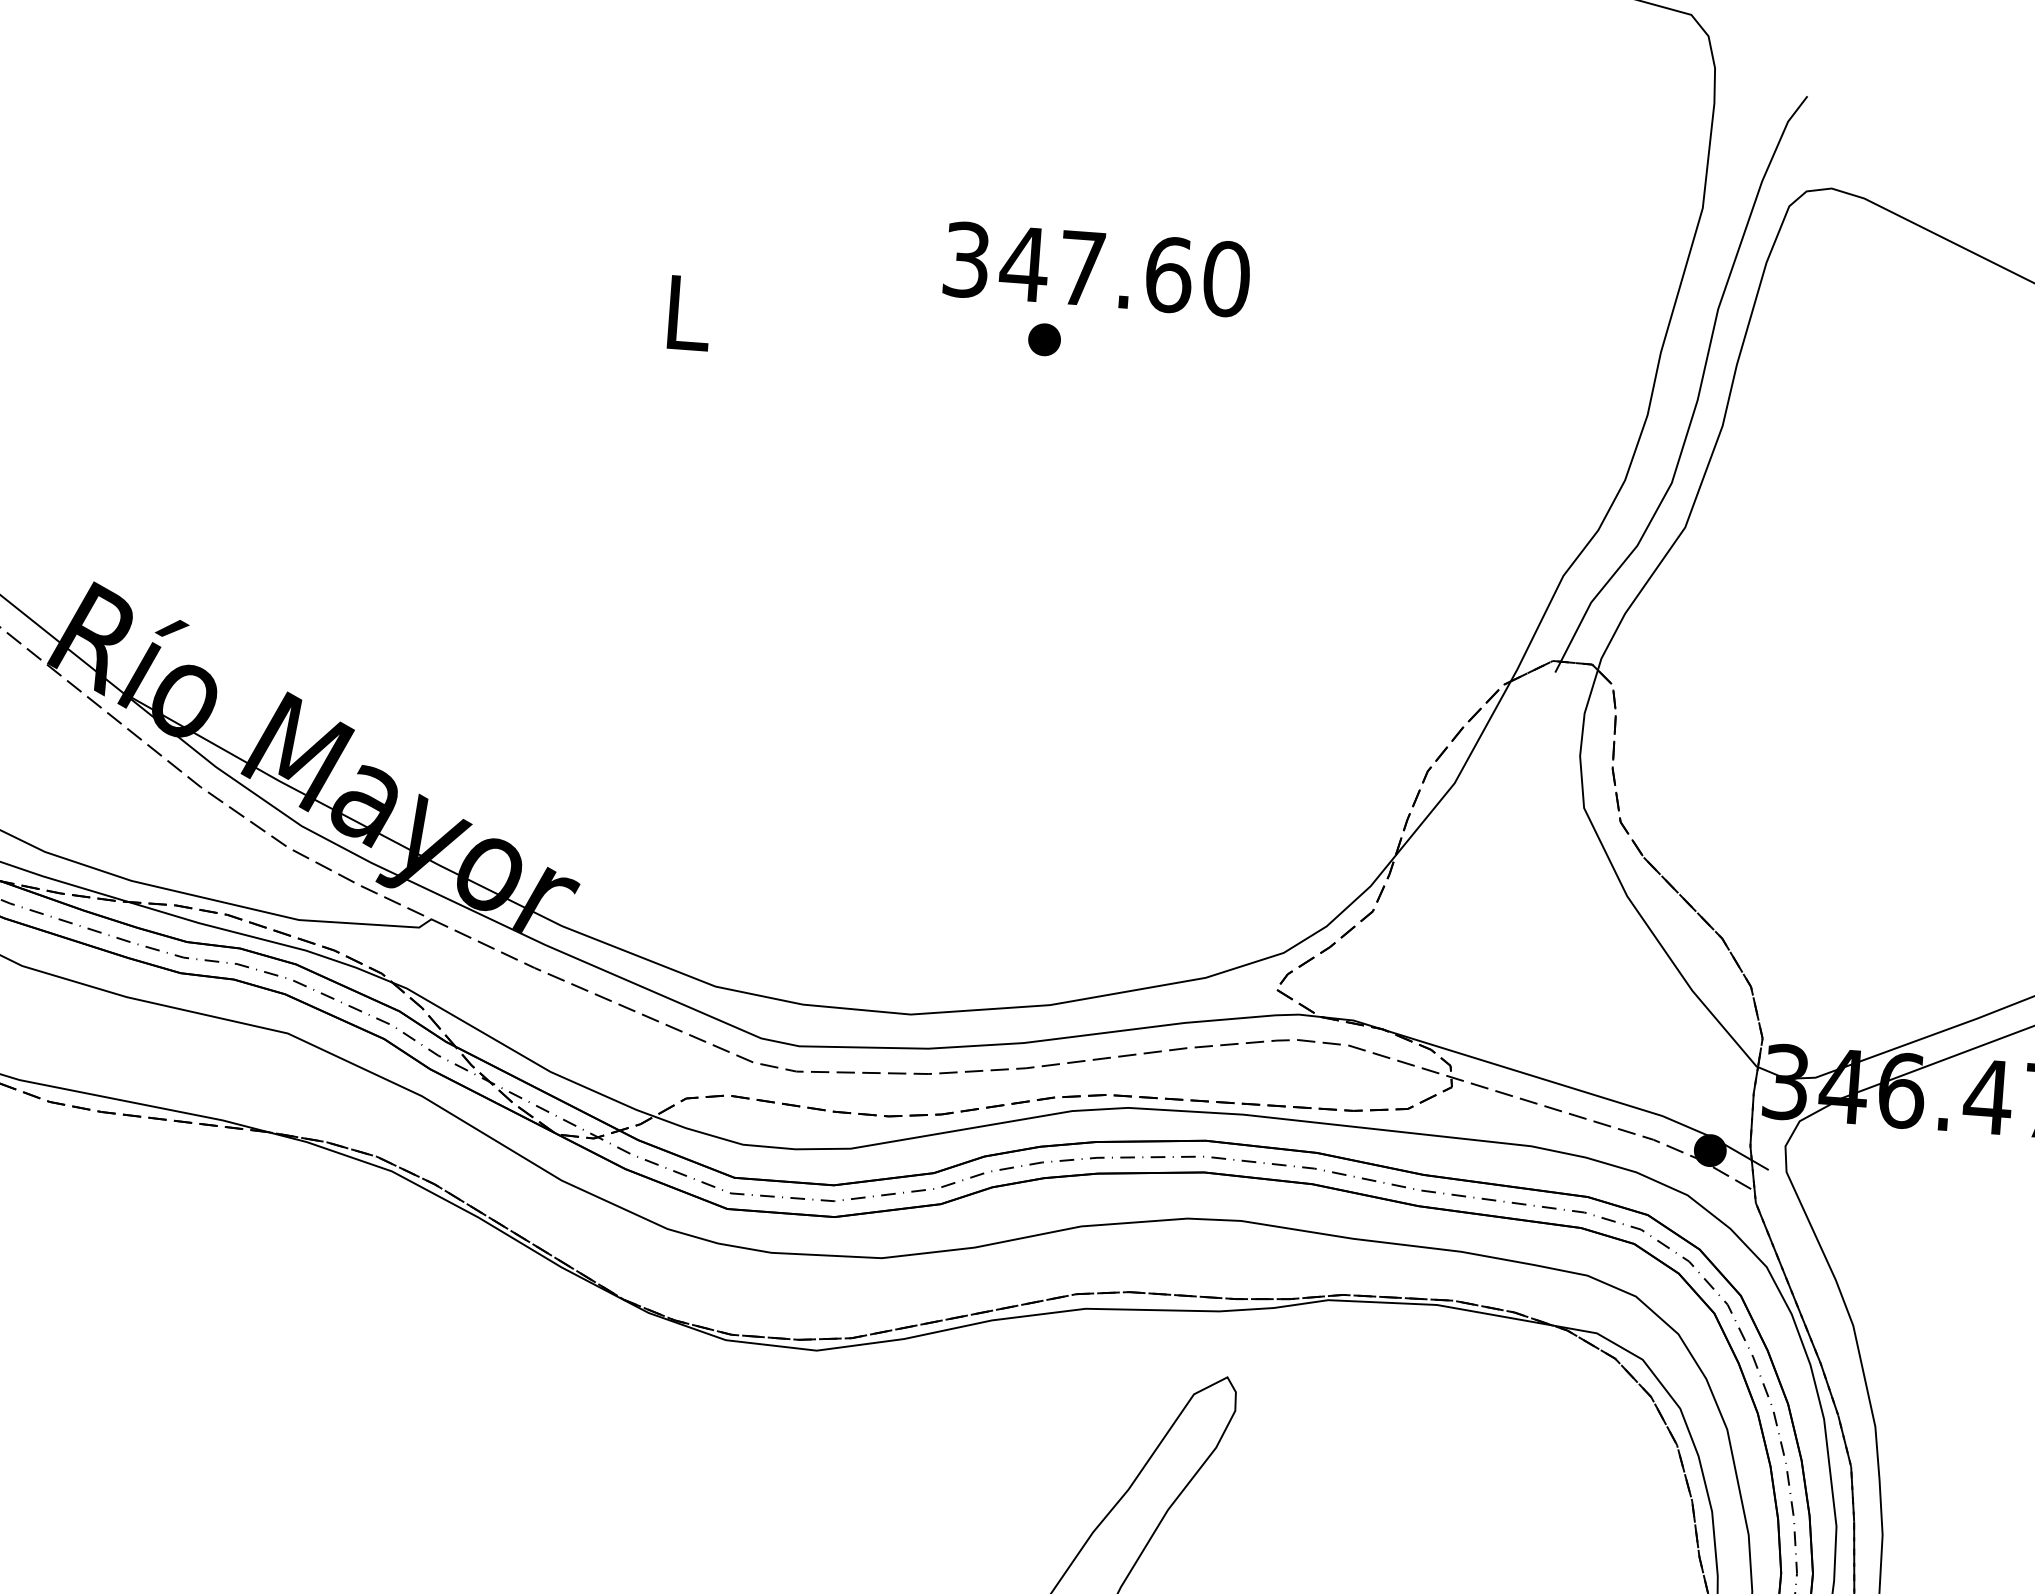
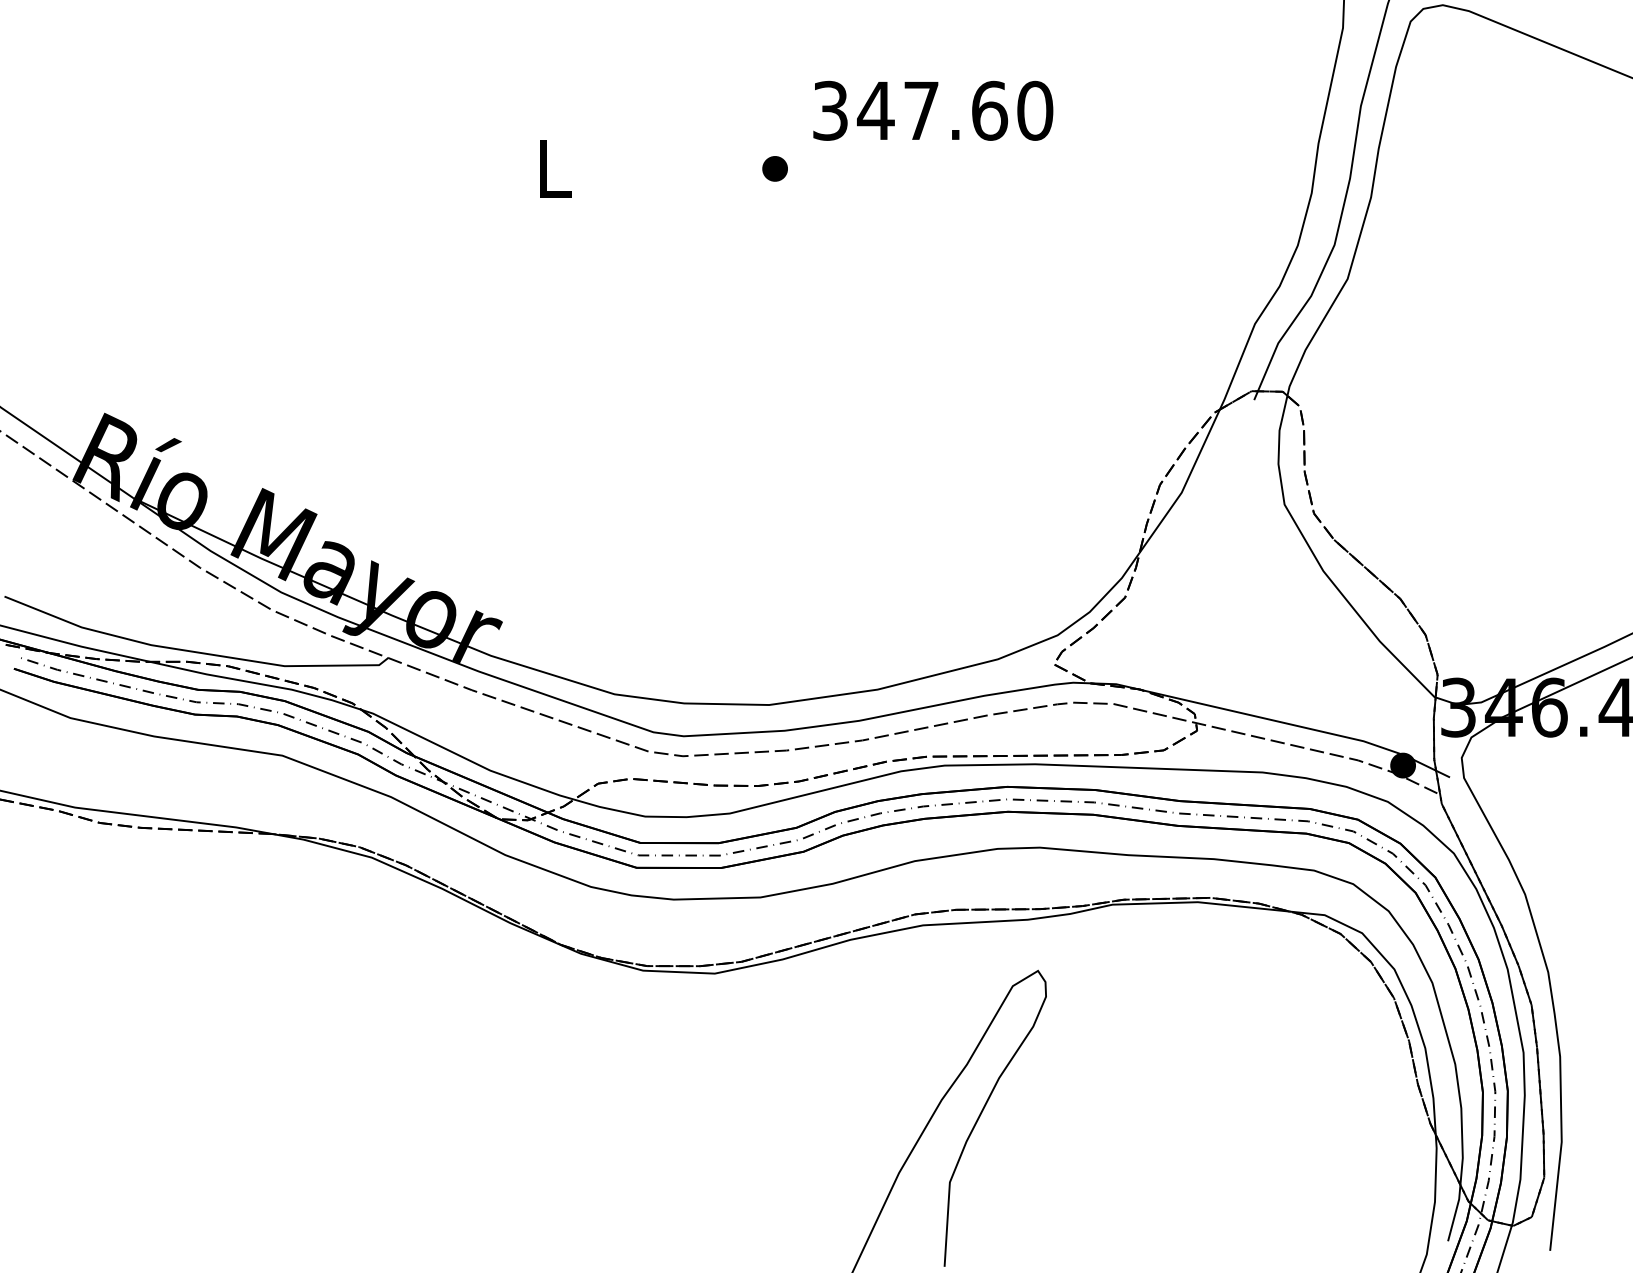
text: (1097, 269) -> (933, 110), moved
part: (1043, 339) -> (774, 168), moved

